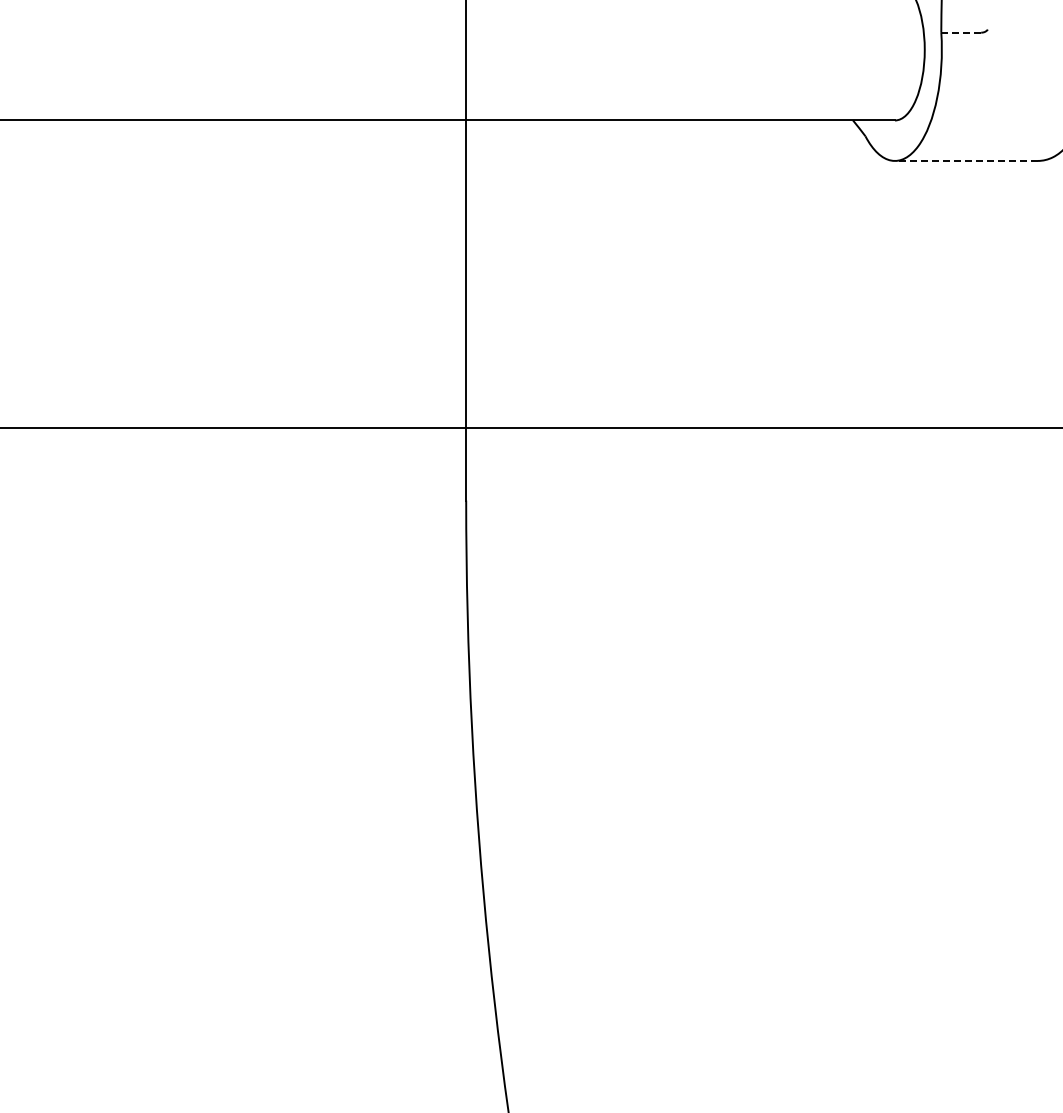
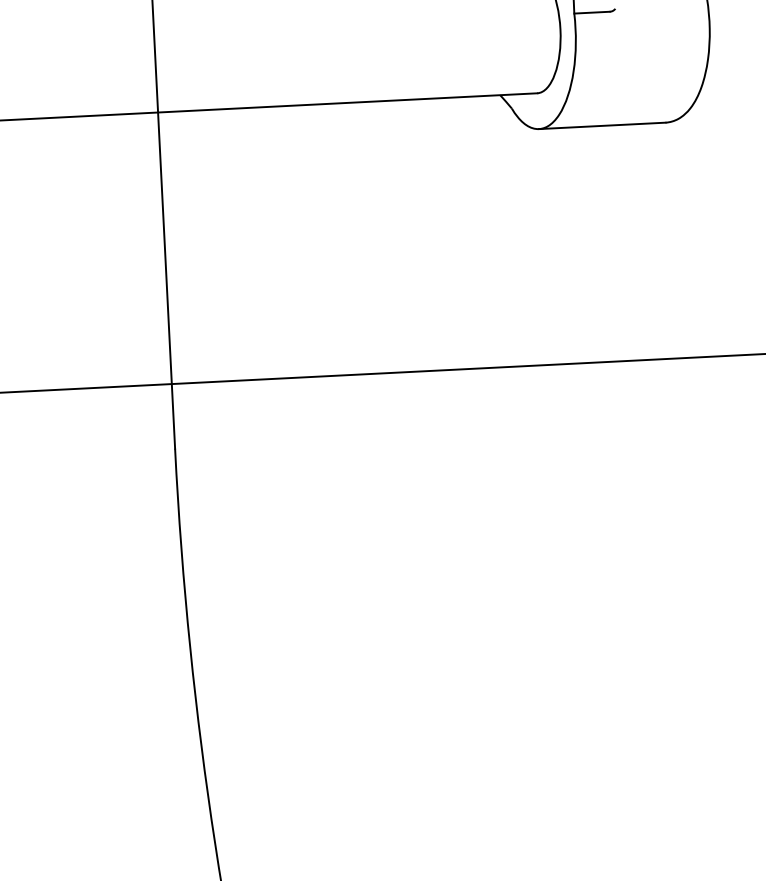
line: (961, 32) -> (592, 12), dashed -> solid
line: (965, 160) -> (601, 125), dashed -> solid

